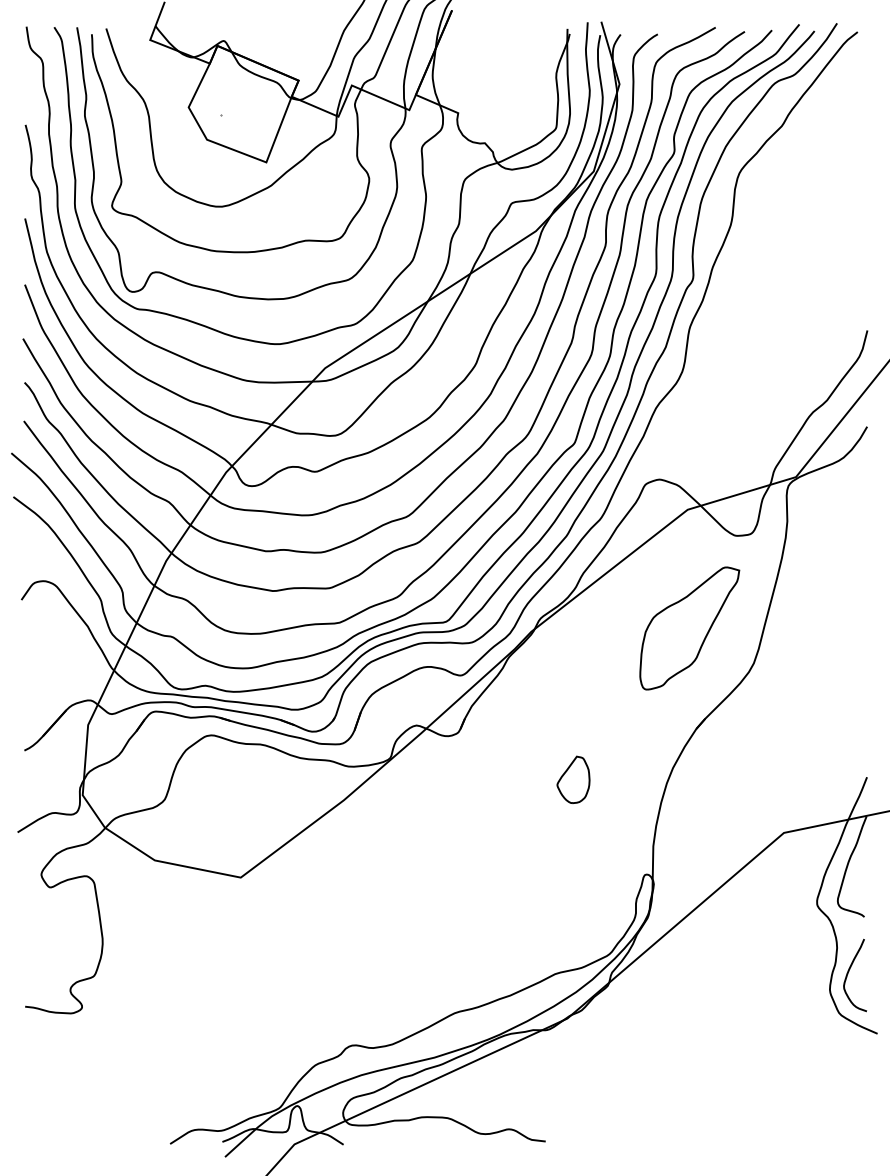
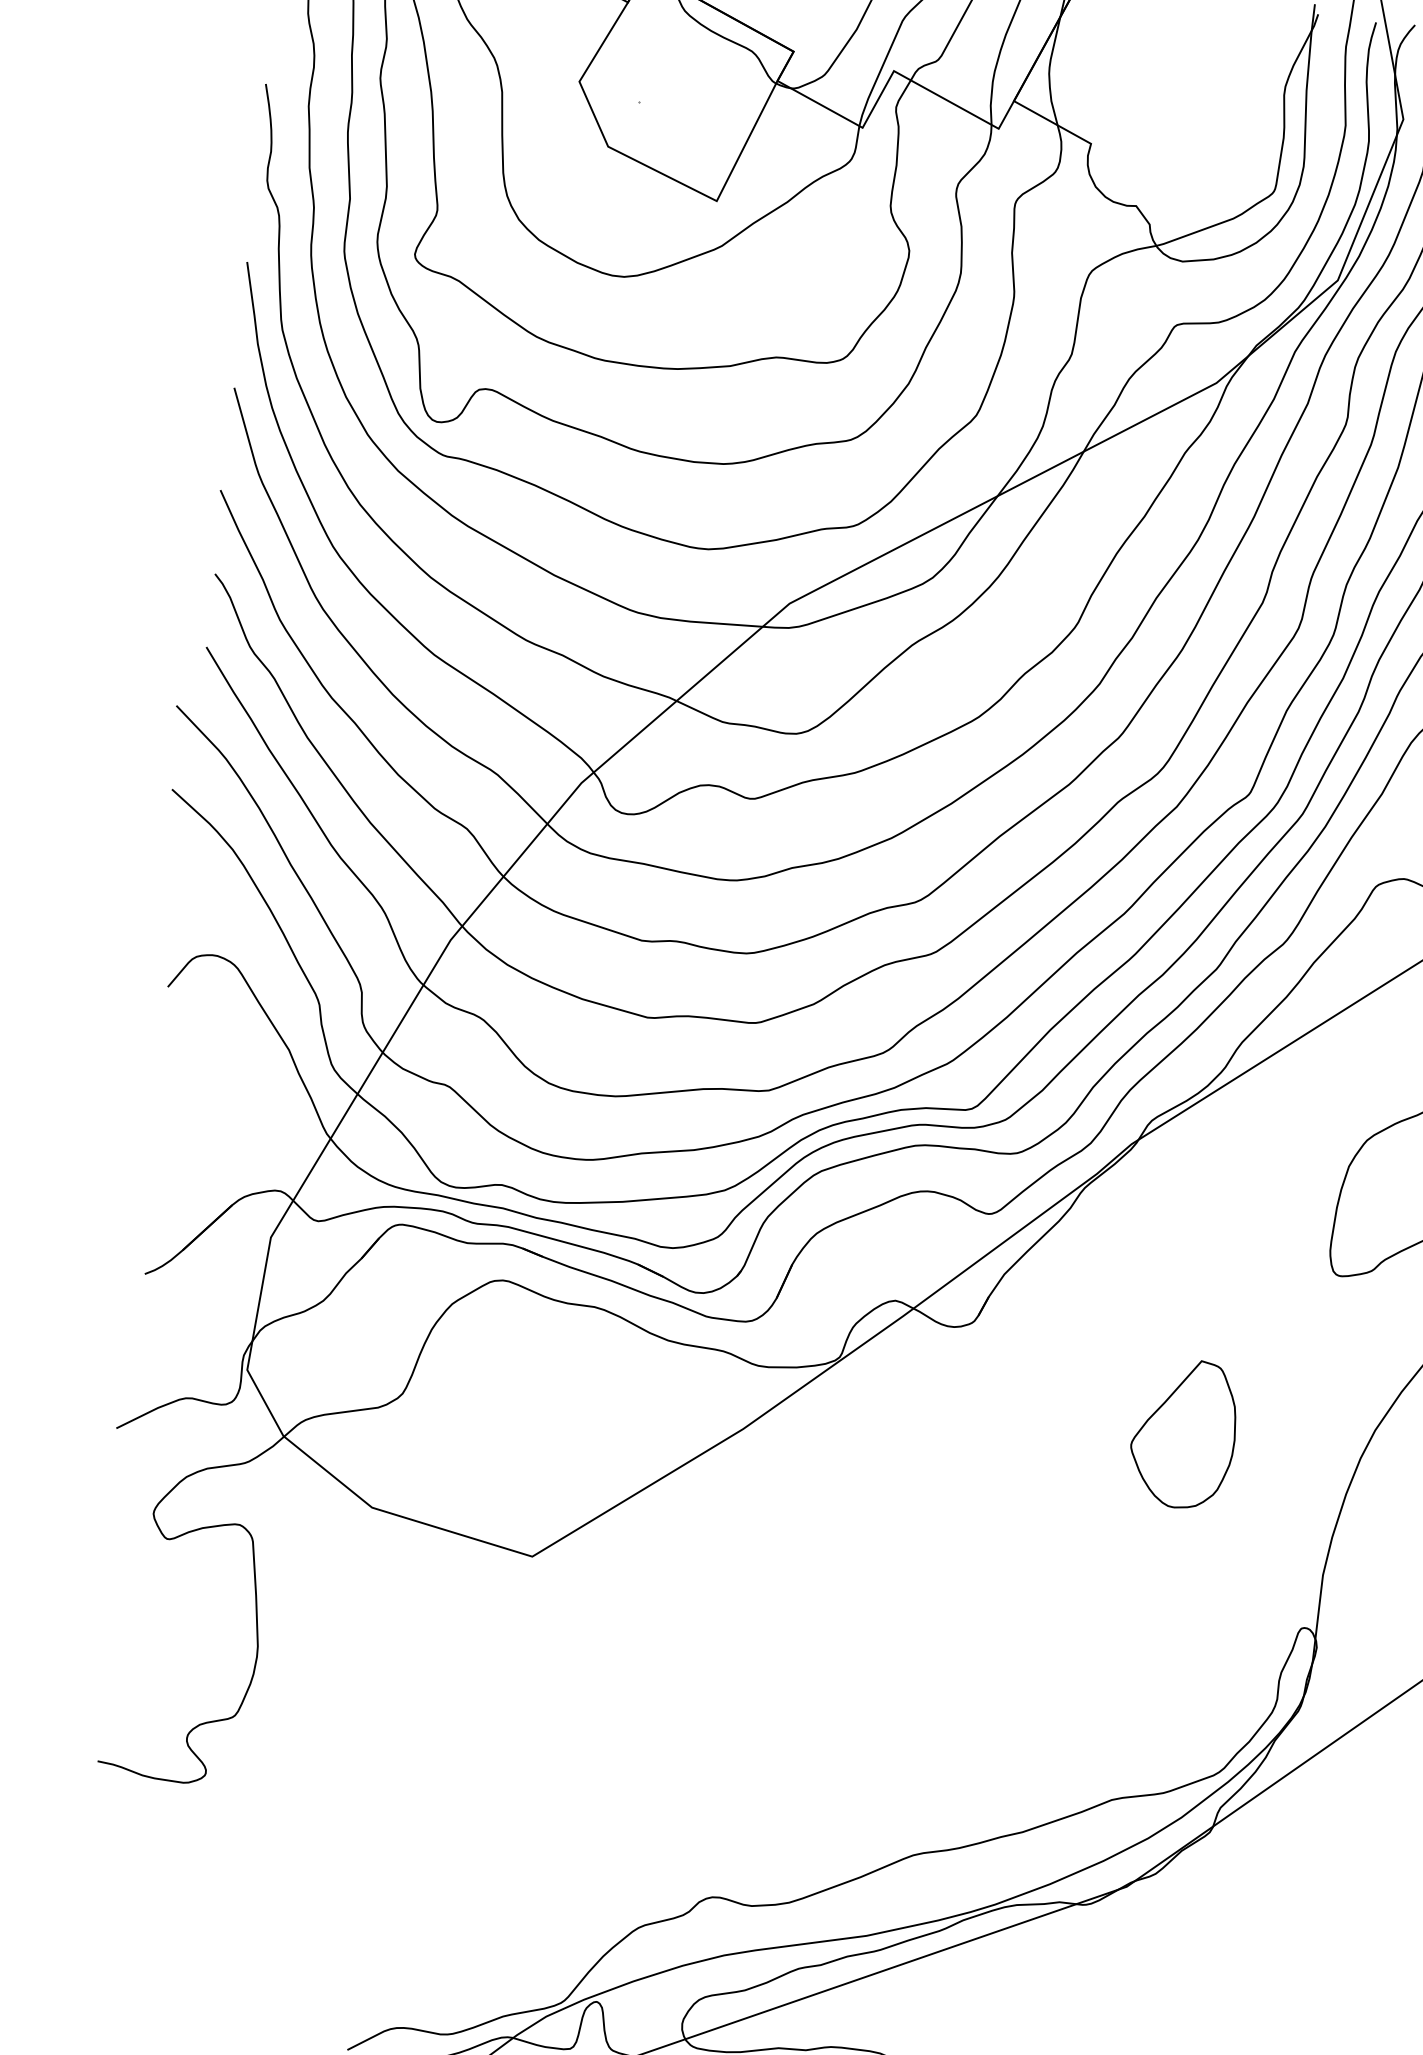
part: (573, 779) -> (1183, 1433), size x1.67

